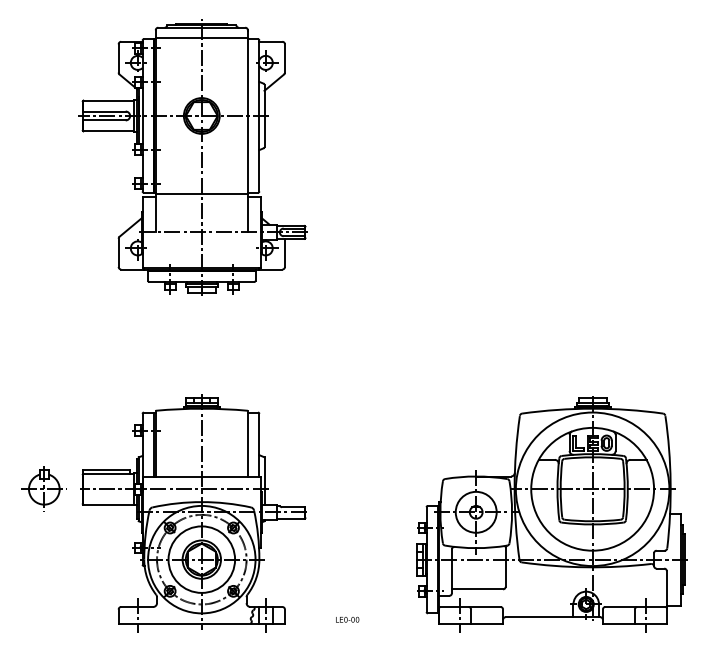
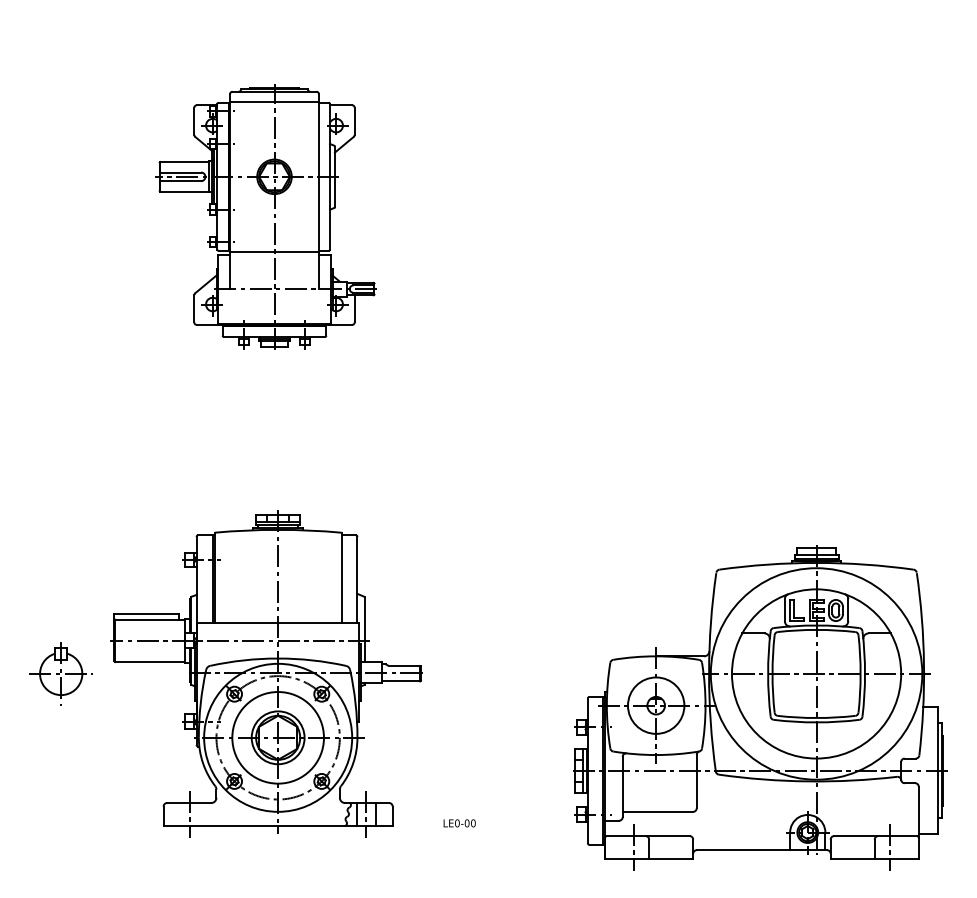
part: (192, 157) -> (265, 216), size x0.7
part: (193, 513) -> (266, 674), moved
text: (347, 619) -> (459, 823), moved

